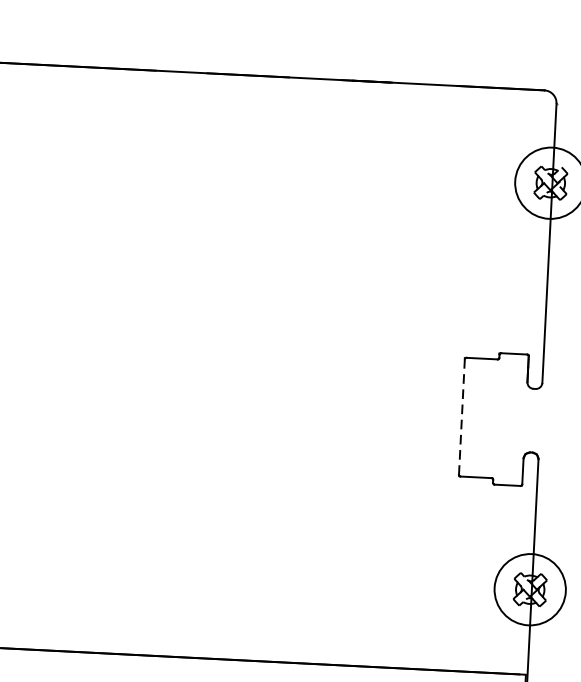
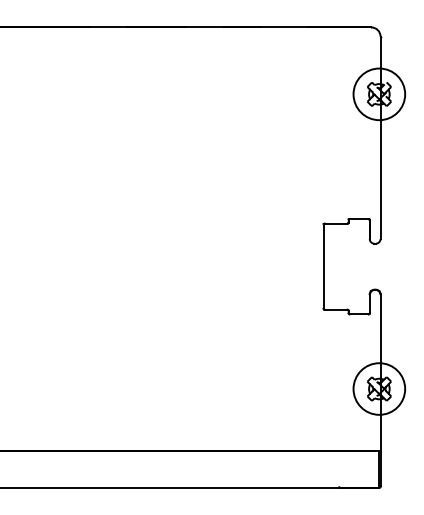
line: (461, 416) -> (323, 266), dashed -> solid

